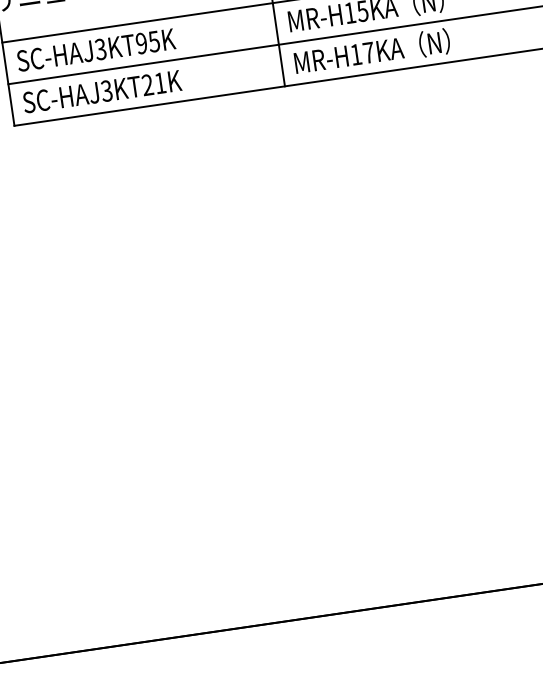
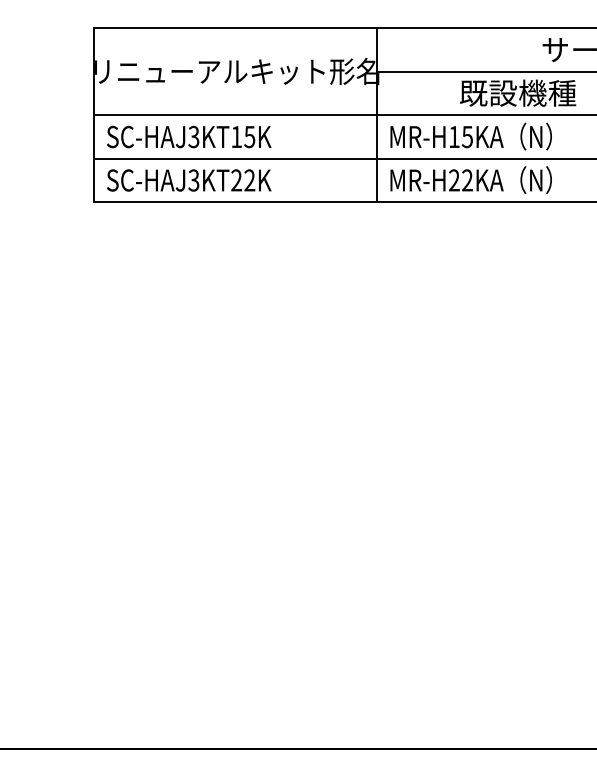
text: (141, 43) -> (236, 136), SC-HAJ3KT95K -> SC-HAJ3KT15K
text: (363, 53) -> (461, 180), MR-H17KA -> MR-H22KA
text: (160, 83) -> (249, 180), SC-HAJ3KT21K -> SC-HAJ3KT22K

